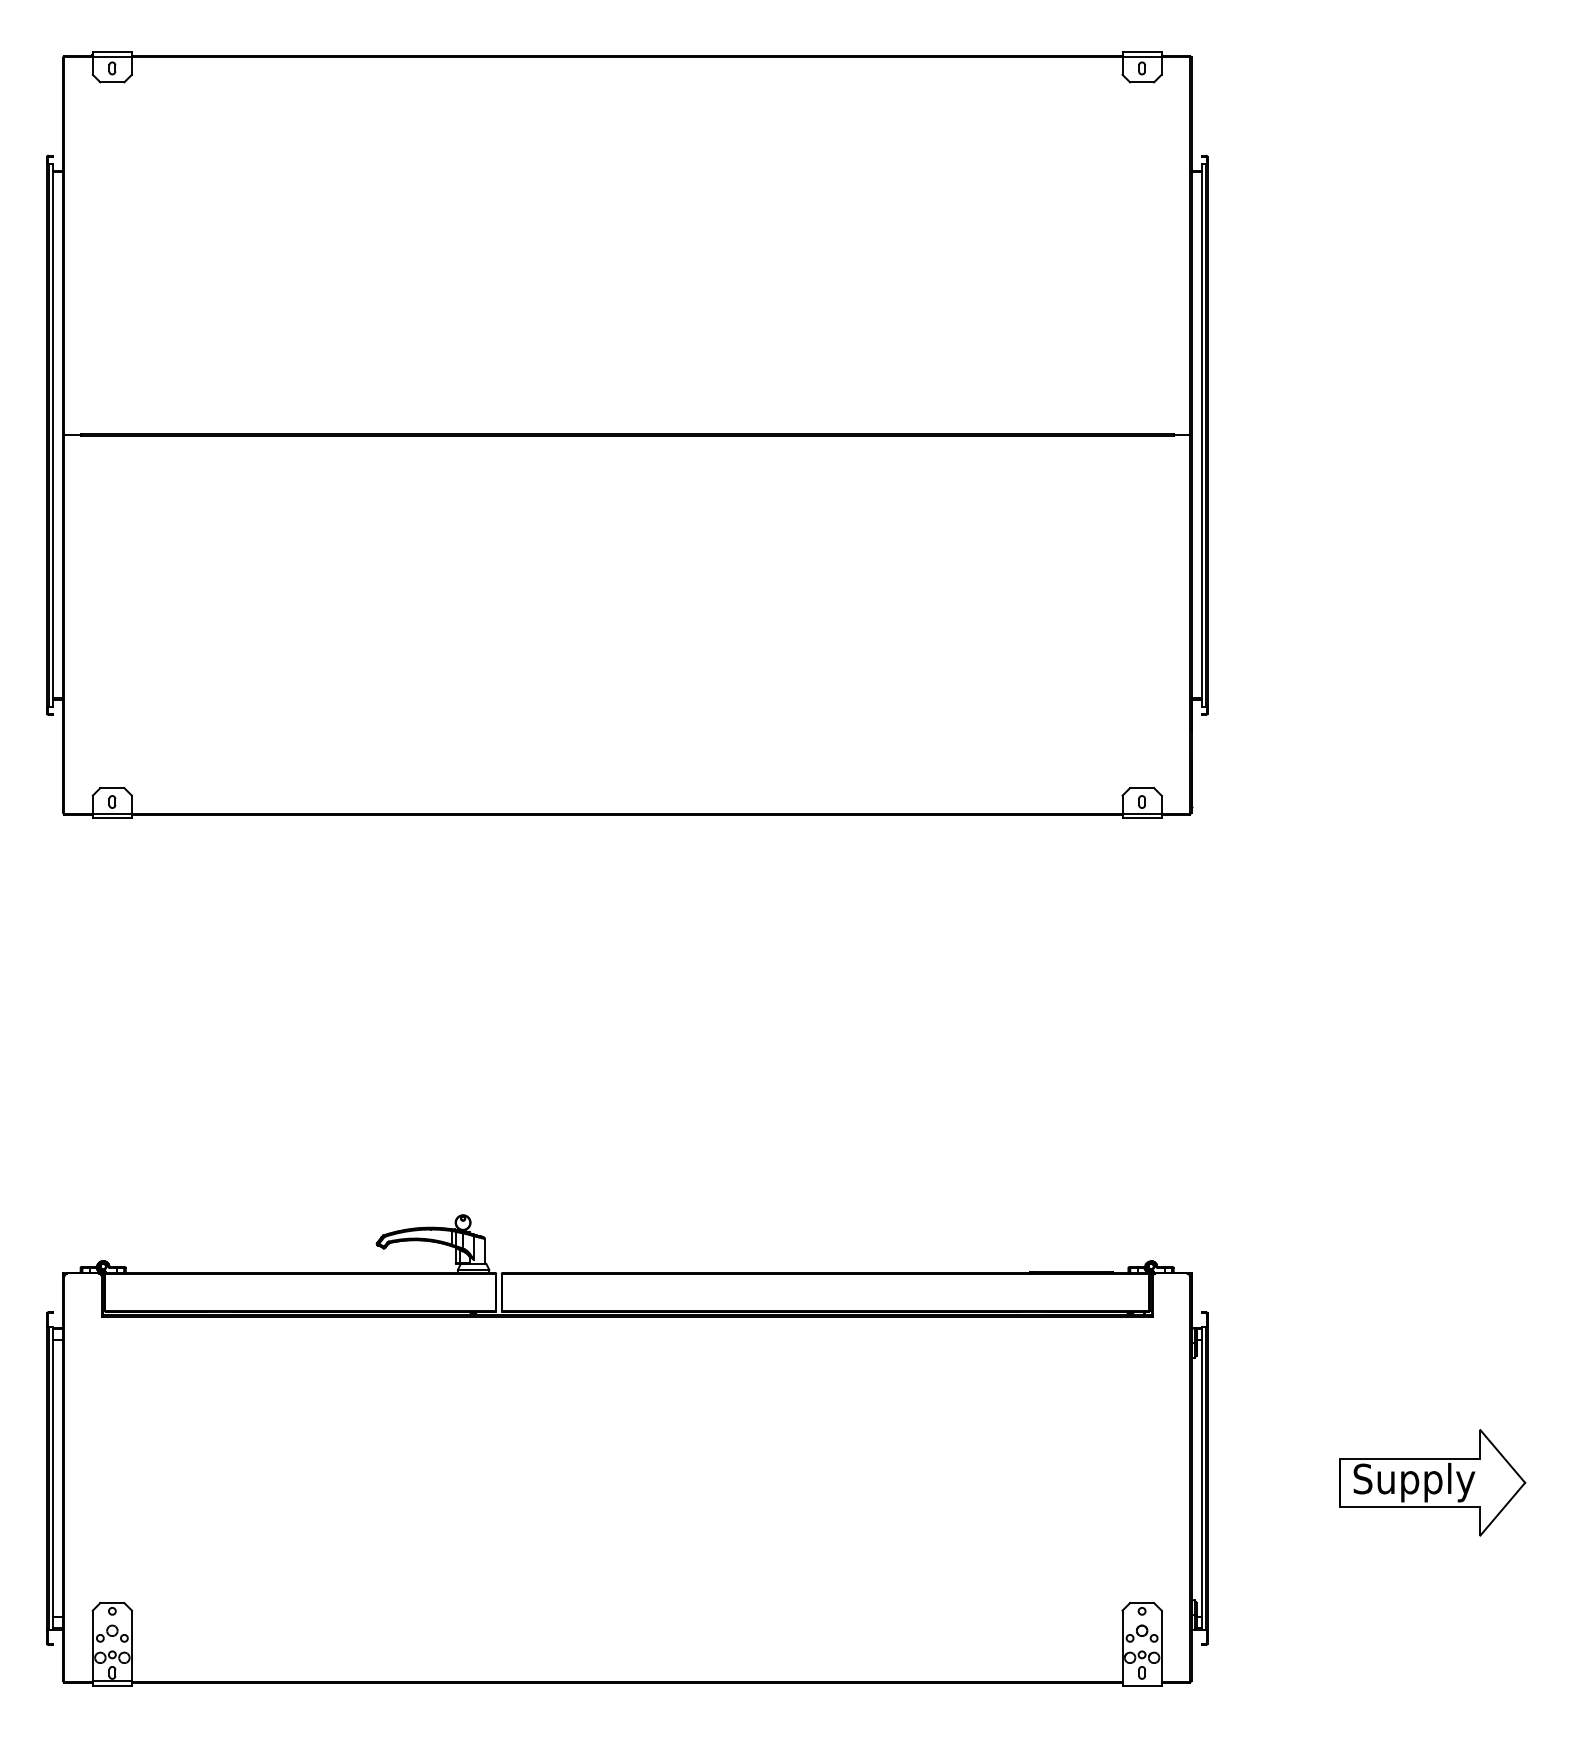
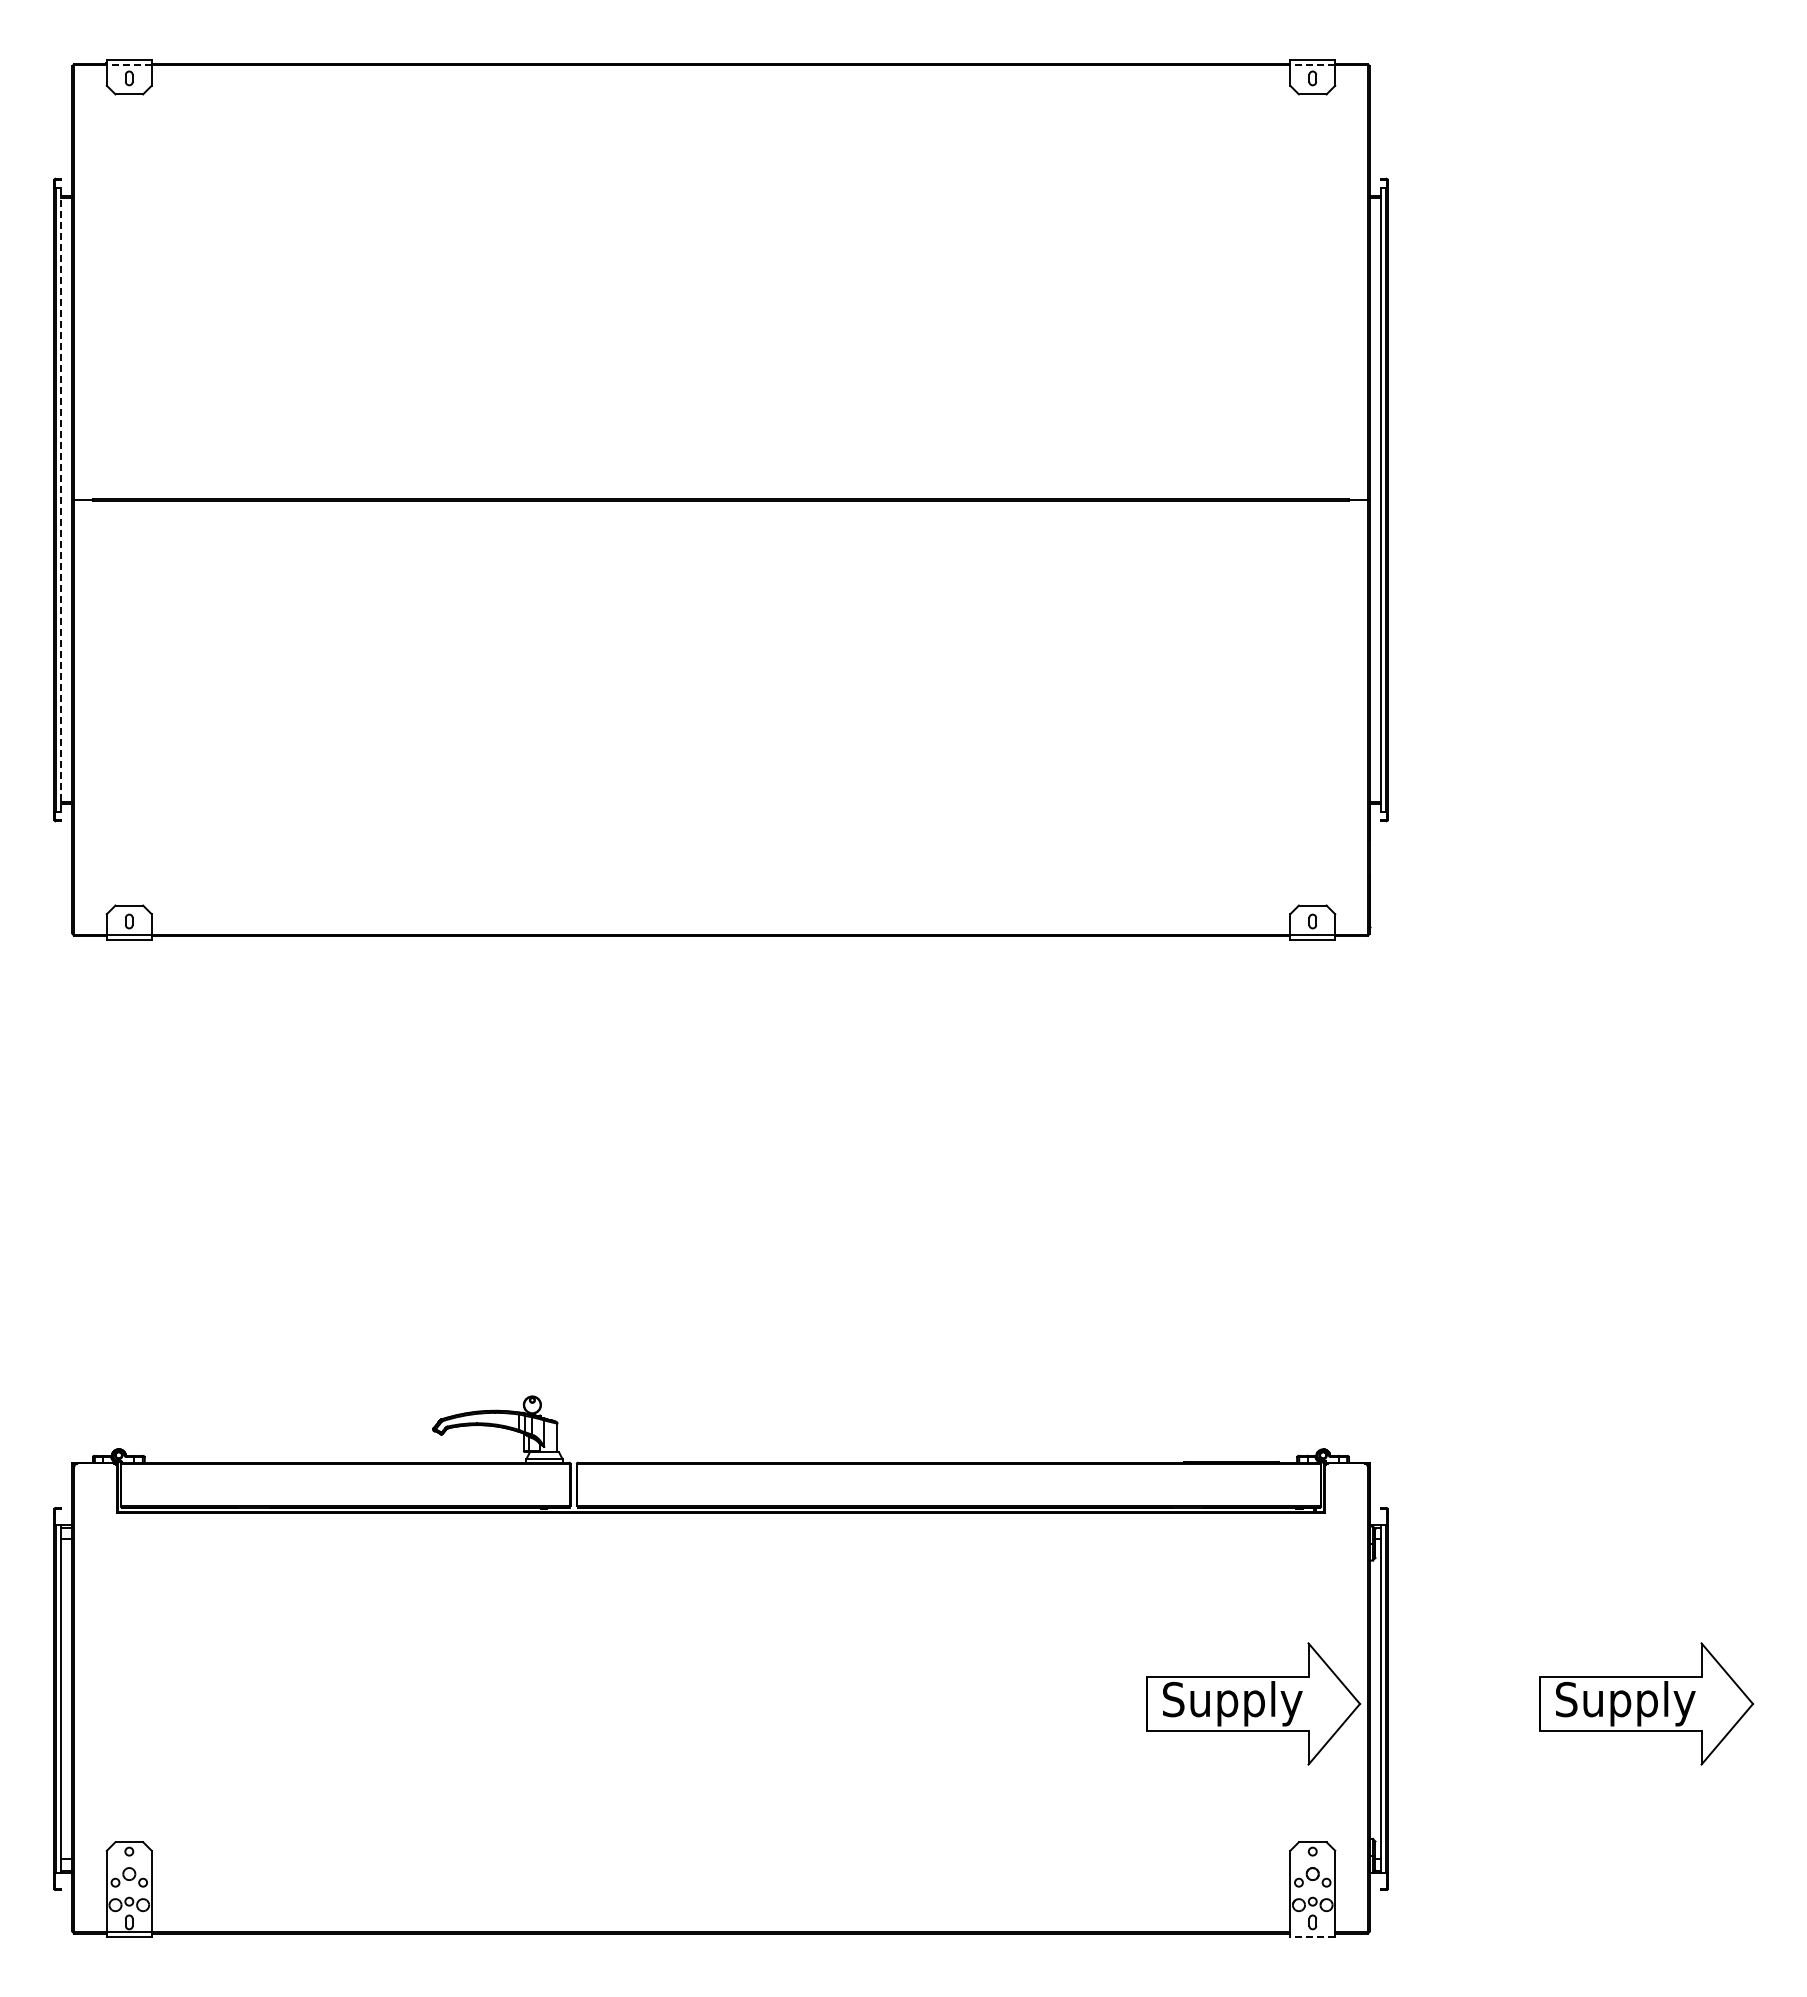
line: (111, 57) -> (128, 65), solid -> dashed
line: (1141, 57) -> (1312, 65), solid -> dashed
line: (52, 435) -> (60, 500), solid -> dashed
part: (1090, 1482) -> (1253, 1703), added
line: (1141, 1686) -> (1312, 1937), solid -> dashed

